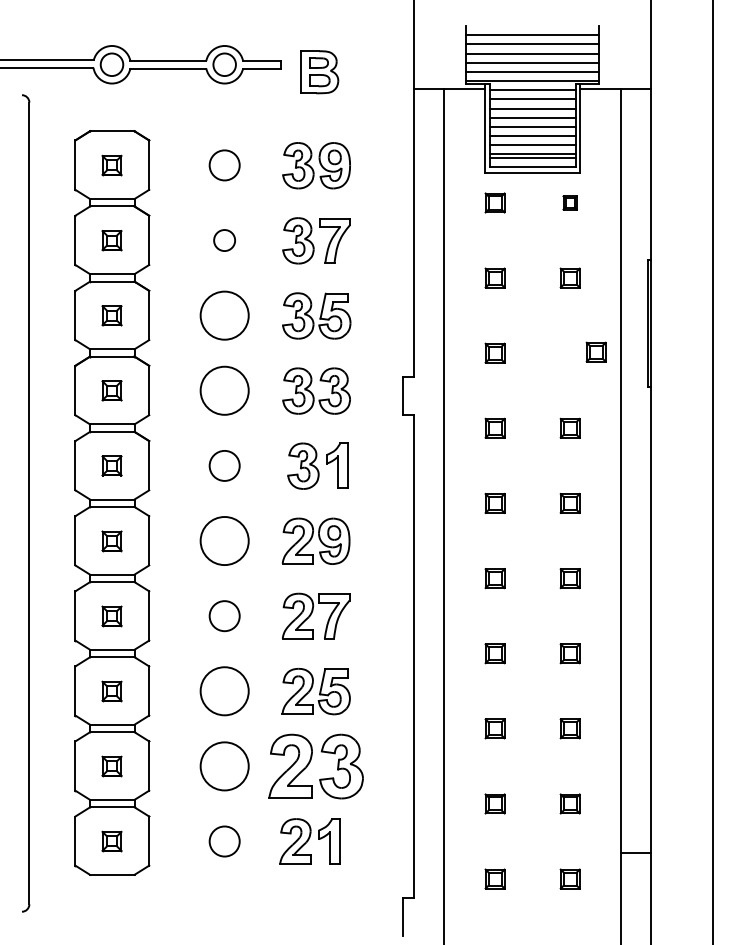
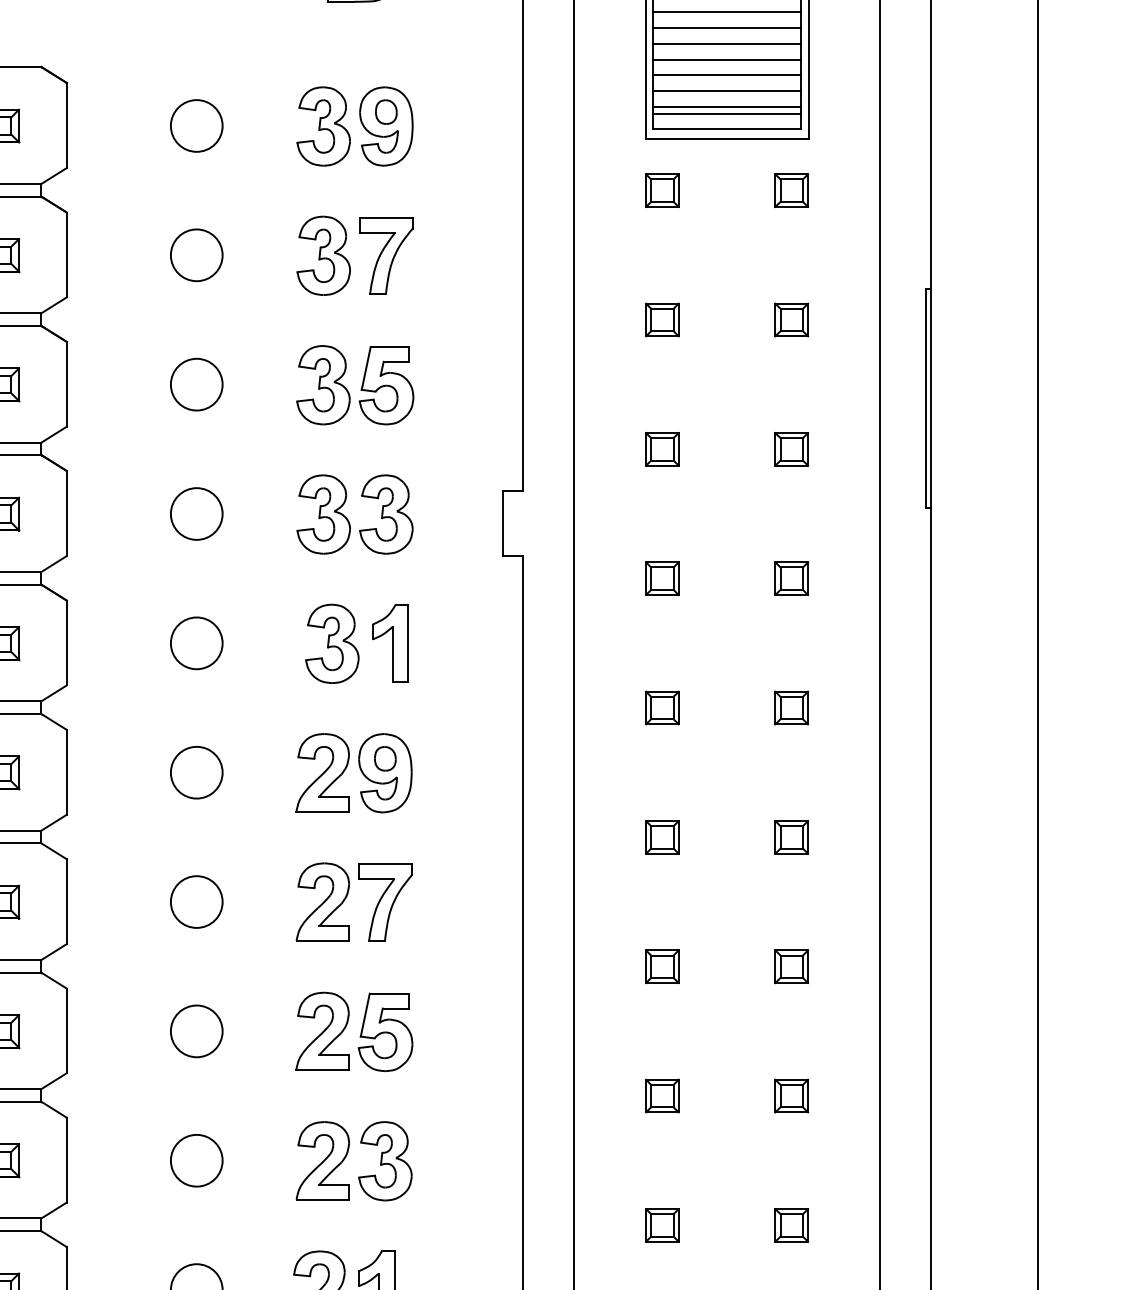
part: (569, 202) -> (790, 189), size x1.43
circle: (224, 240) -> (196, 255), size x1.43
circle: (224, 315) -> (196, 384), size x0.62
part: (595, 351) -> (790, 448), moved
circle: (224, 390) -> (196, 513), size x0.62
circle: (224, 541) -> (196, 773), size x0.62
circle: (224, 691) -> (196, 1031), size x0.62
circle: (224, 766) -> (196, 1160), size x0.62
part: (315, 766) -> (353, 1160), size x0.71

